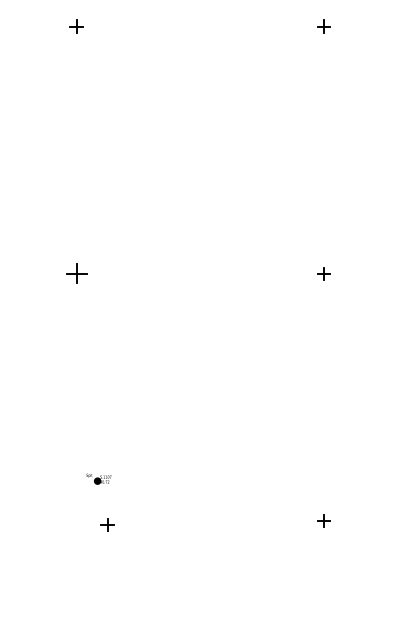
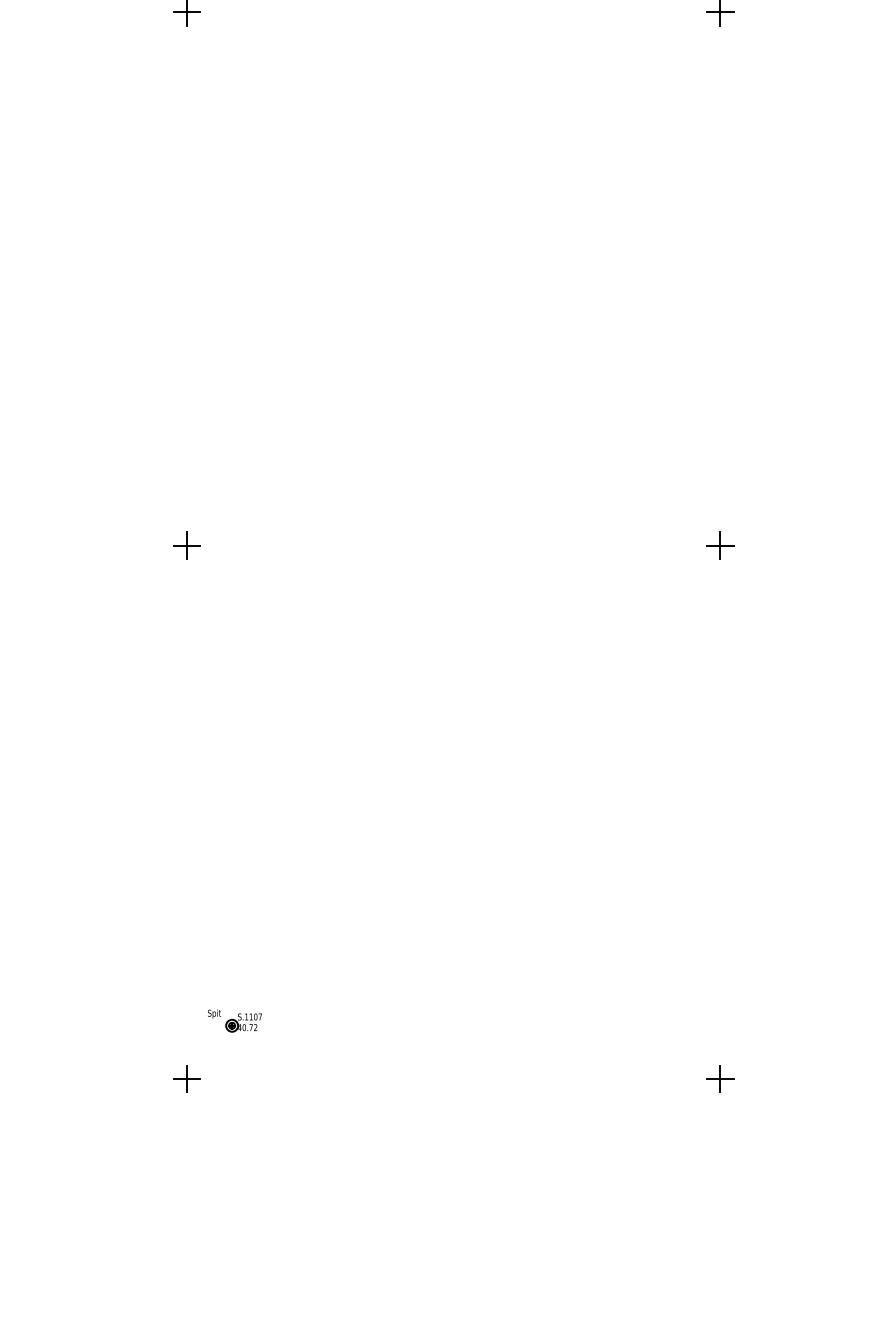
part: (76, 273) -> (186, 545), size x0.62
part: (98, 478) -> (234, 1020), moved
part: (107, 524) -> (186, 1078), moved

